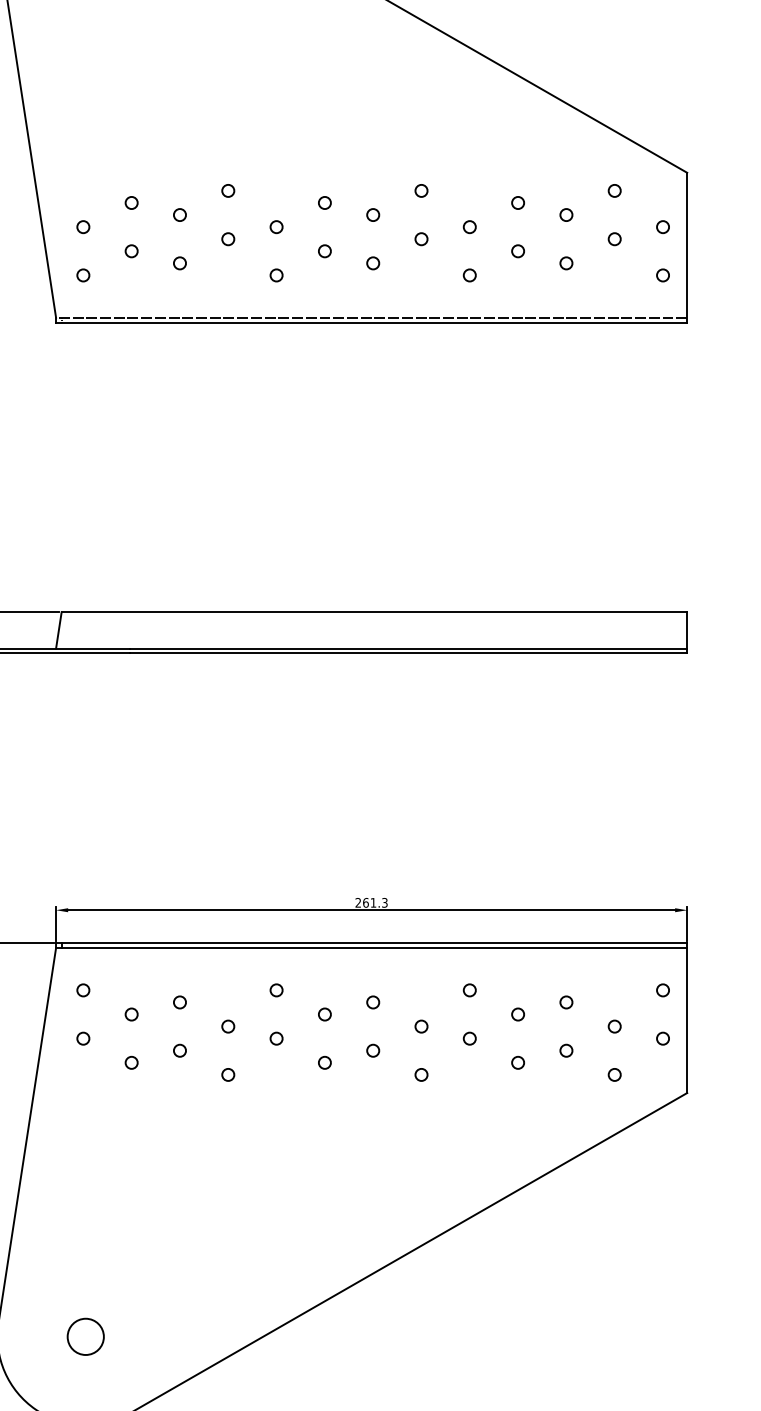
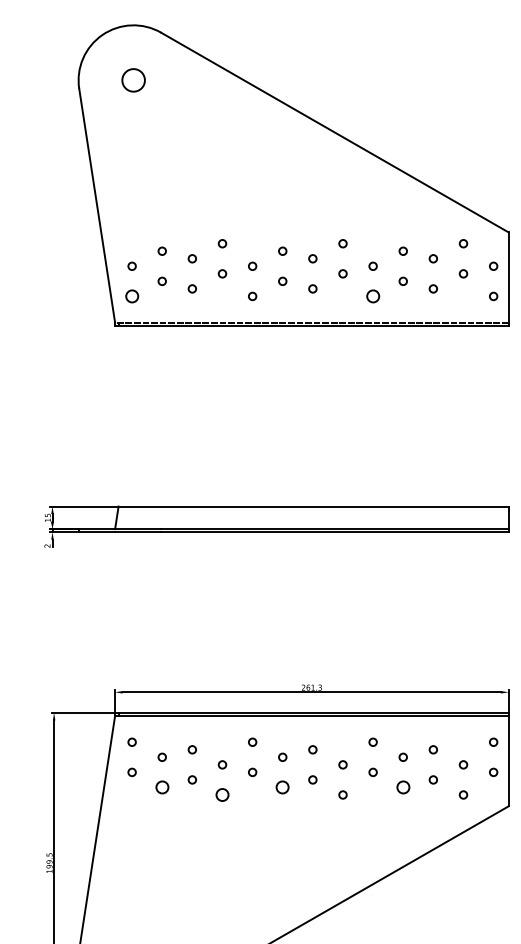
circle: (82, 275) -> (131, 296), size x1.6
circle: (468, 275) -> (372, 296), size x1.6
circle: (130, 1062) -> (161, 787), size x1.6
circle: (324, 1062) -> (282, 787), size x1.6
circle: (516, 1062) -> (402, 787), size x1.6
circle: (228, 1074) -> (222, 794), size x1.6

